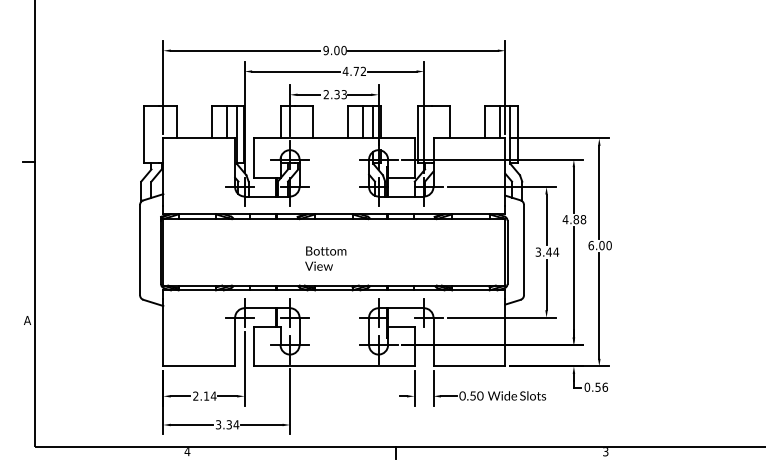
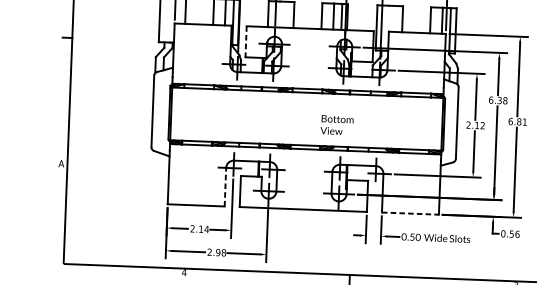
line: (254, 157) -> (246, 41), solid -> dashed
text: (570, 219) -> (495, 100), 4.88 -> 6.38
text: (605, 245) -> (522, 121), 6.00 -> 6.81
text: (547, 251) -> (475, 124), 3.44 -> 2.12
text: (325, 258) -> (336, 125), moved
line: (235, 341) -> (225, 186), solid -> dashed
line: (469, 366) -> (410, 213), solid -> dashed
text: (227, 424) -> (216, 252), 3.34 -> 2.98

